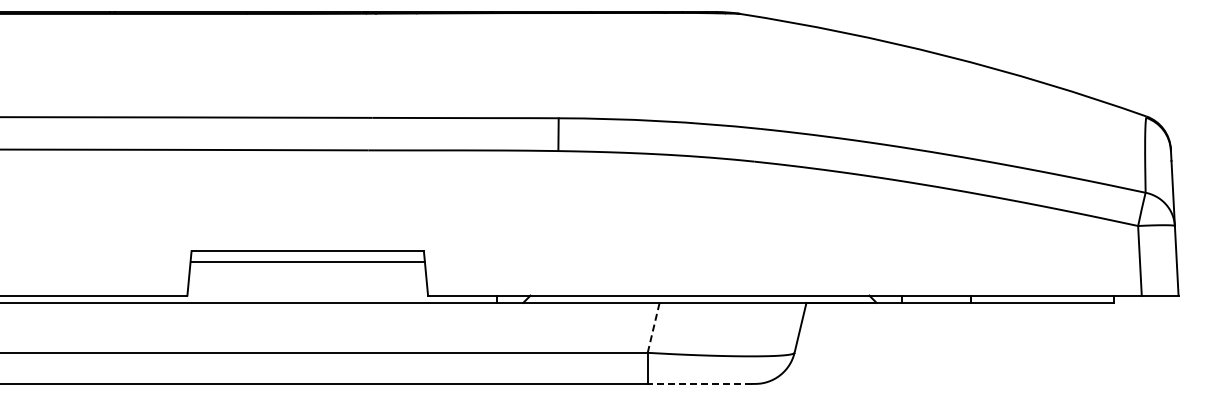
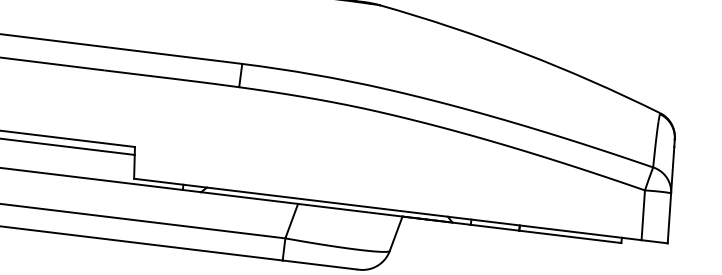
line: (653, 327) -> (291, 220), dashed -> solid
line: (699, 383) -> (319, 264), dashed -> solid

